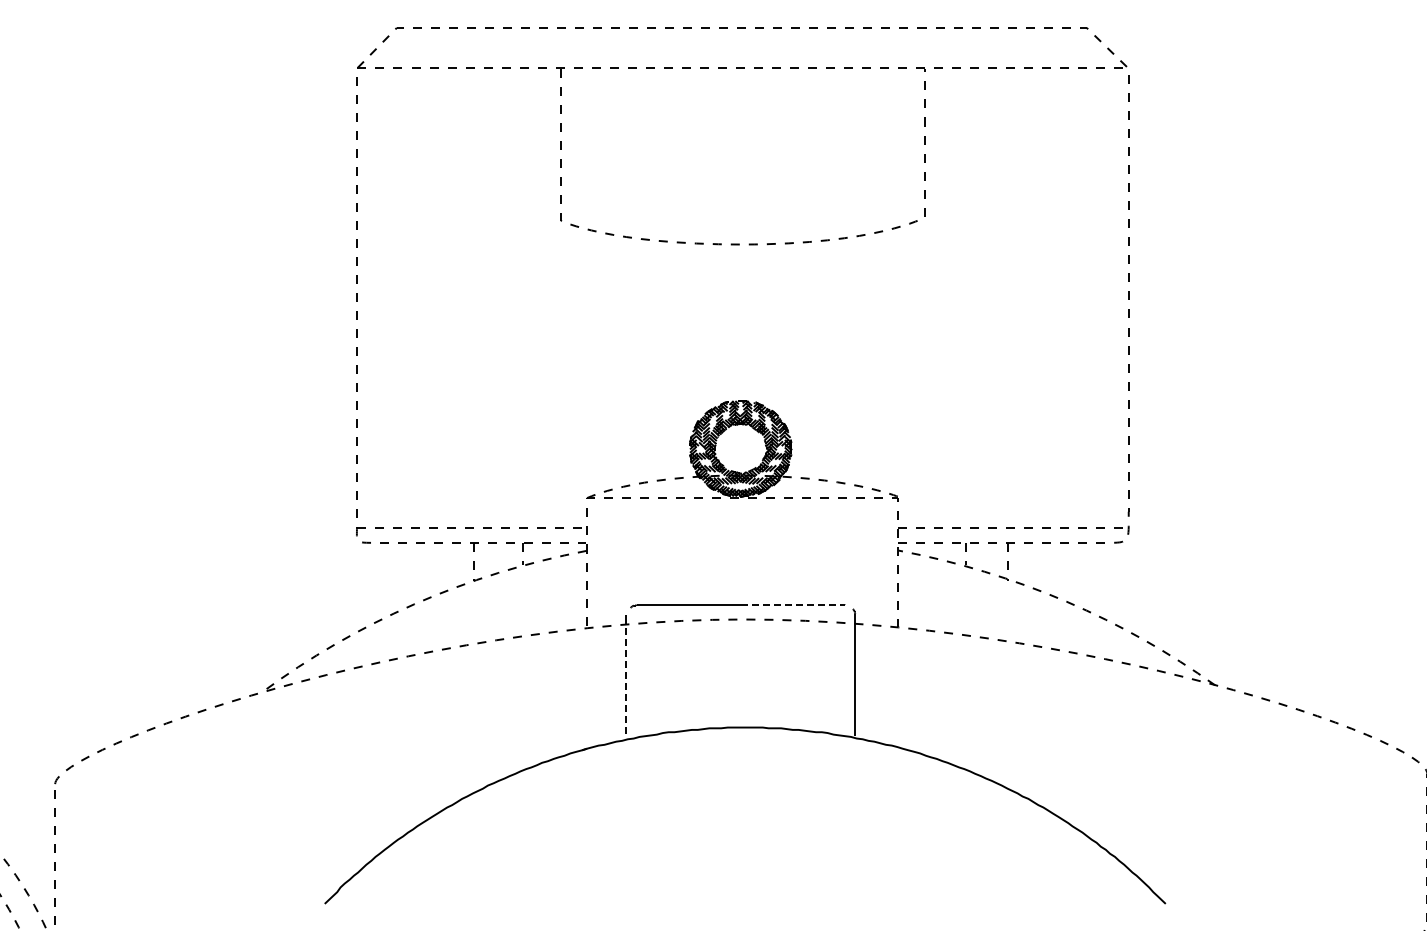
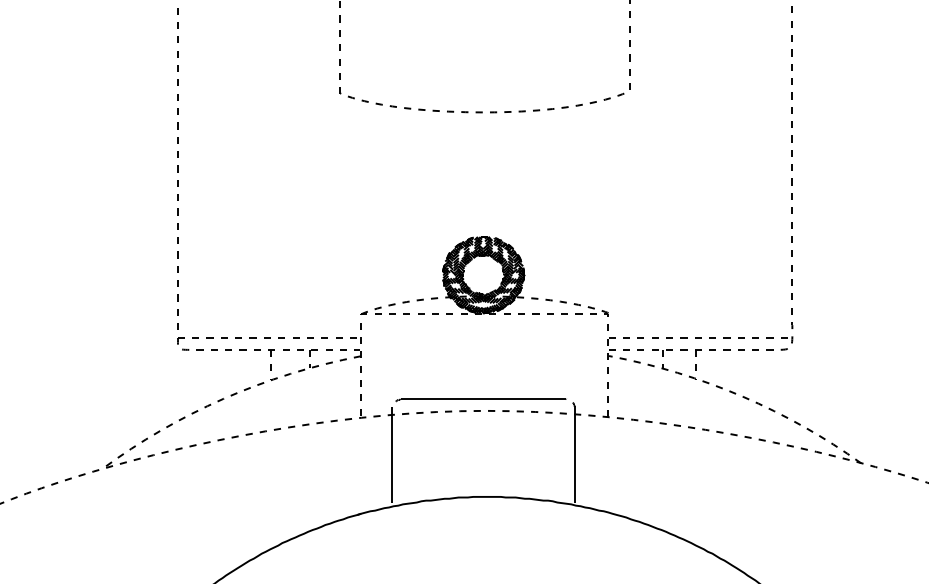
line: (792, 604) -> (524, 398), dashed -> solid
line: (625, 677) -> (391, 457), dashed -> solid

